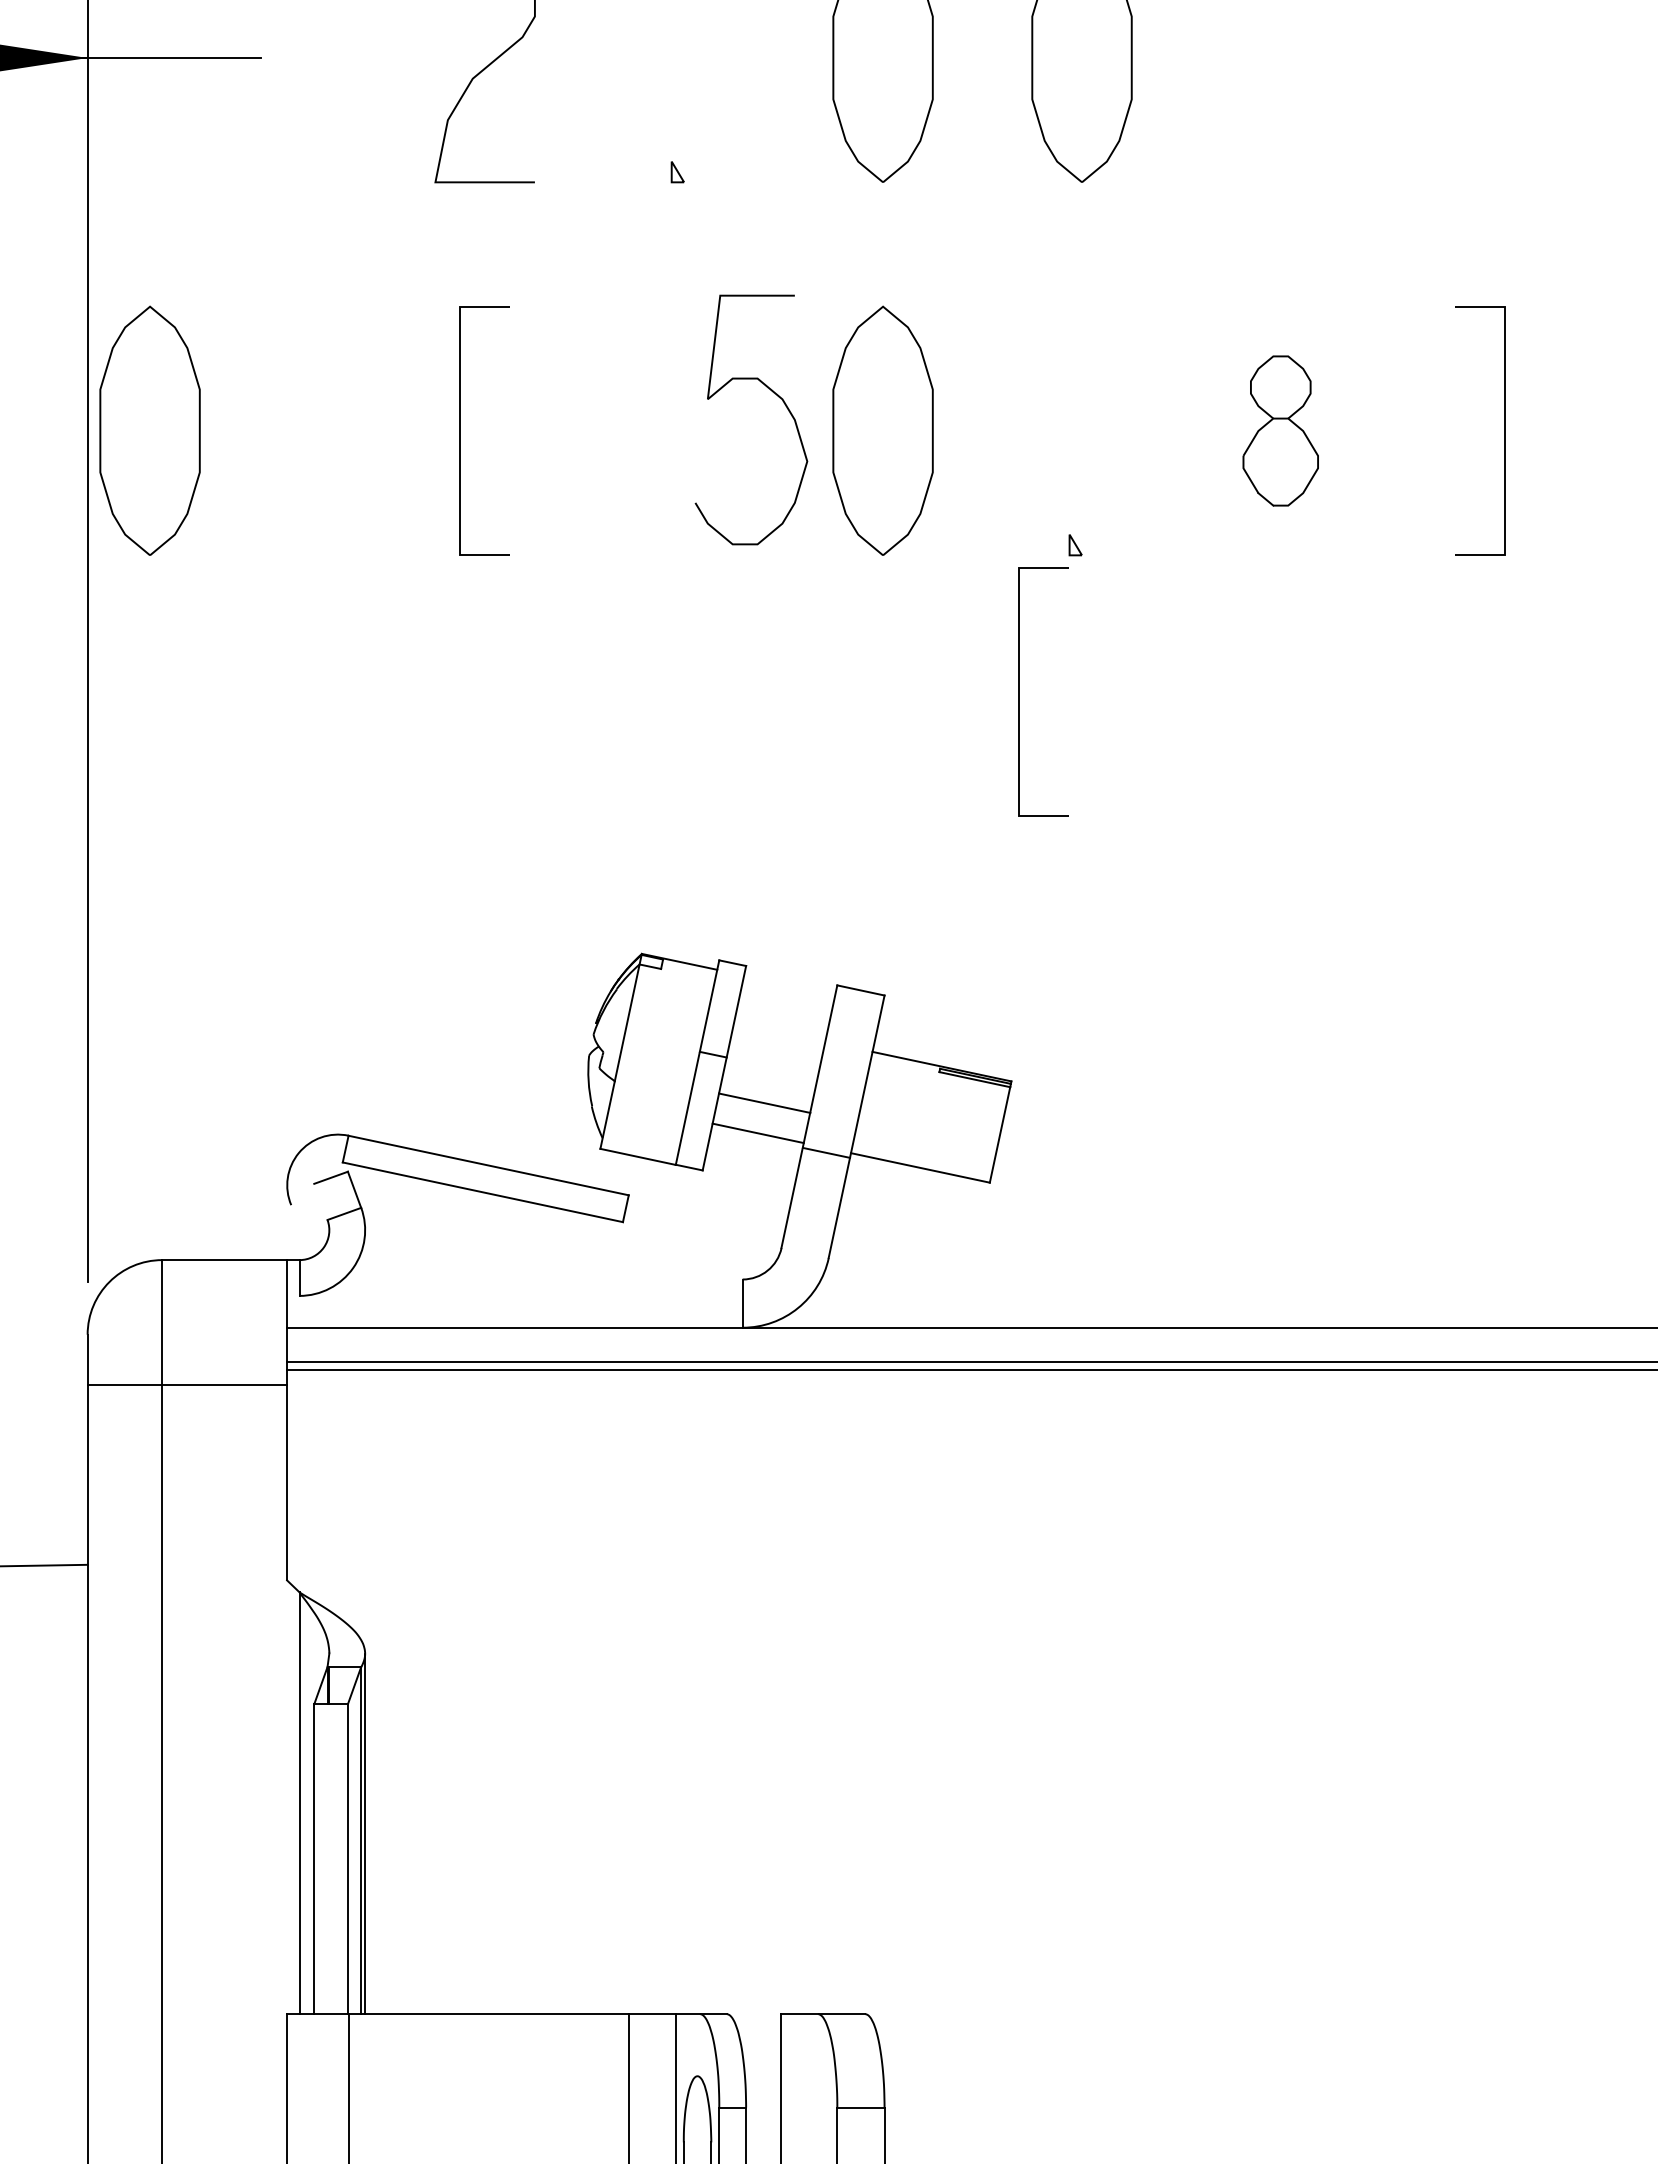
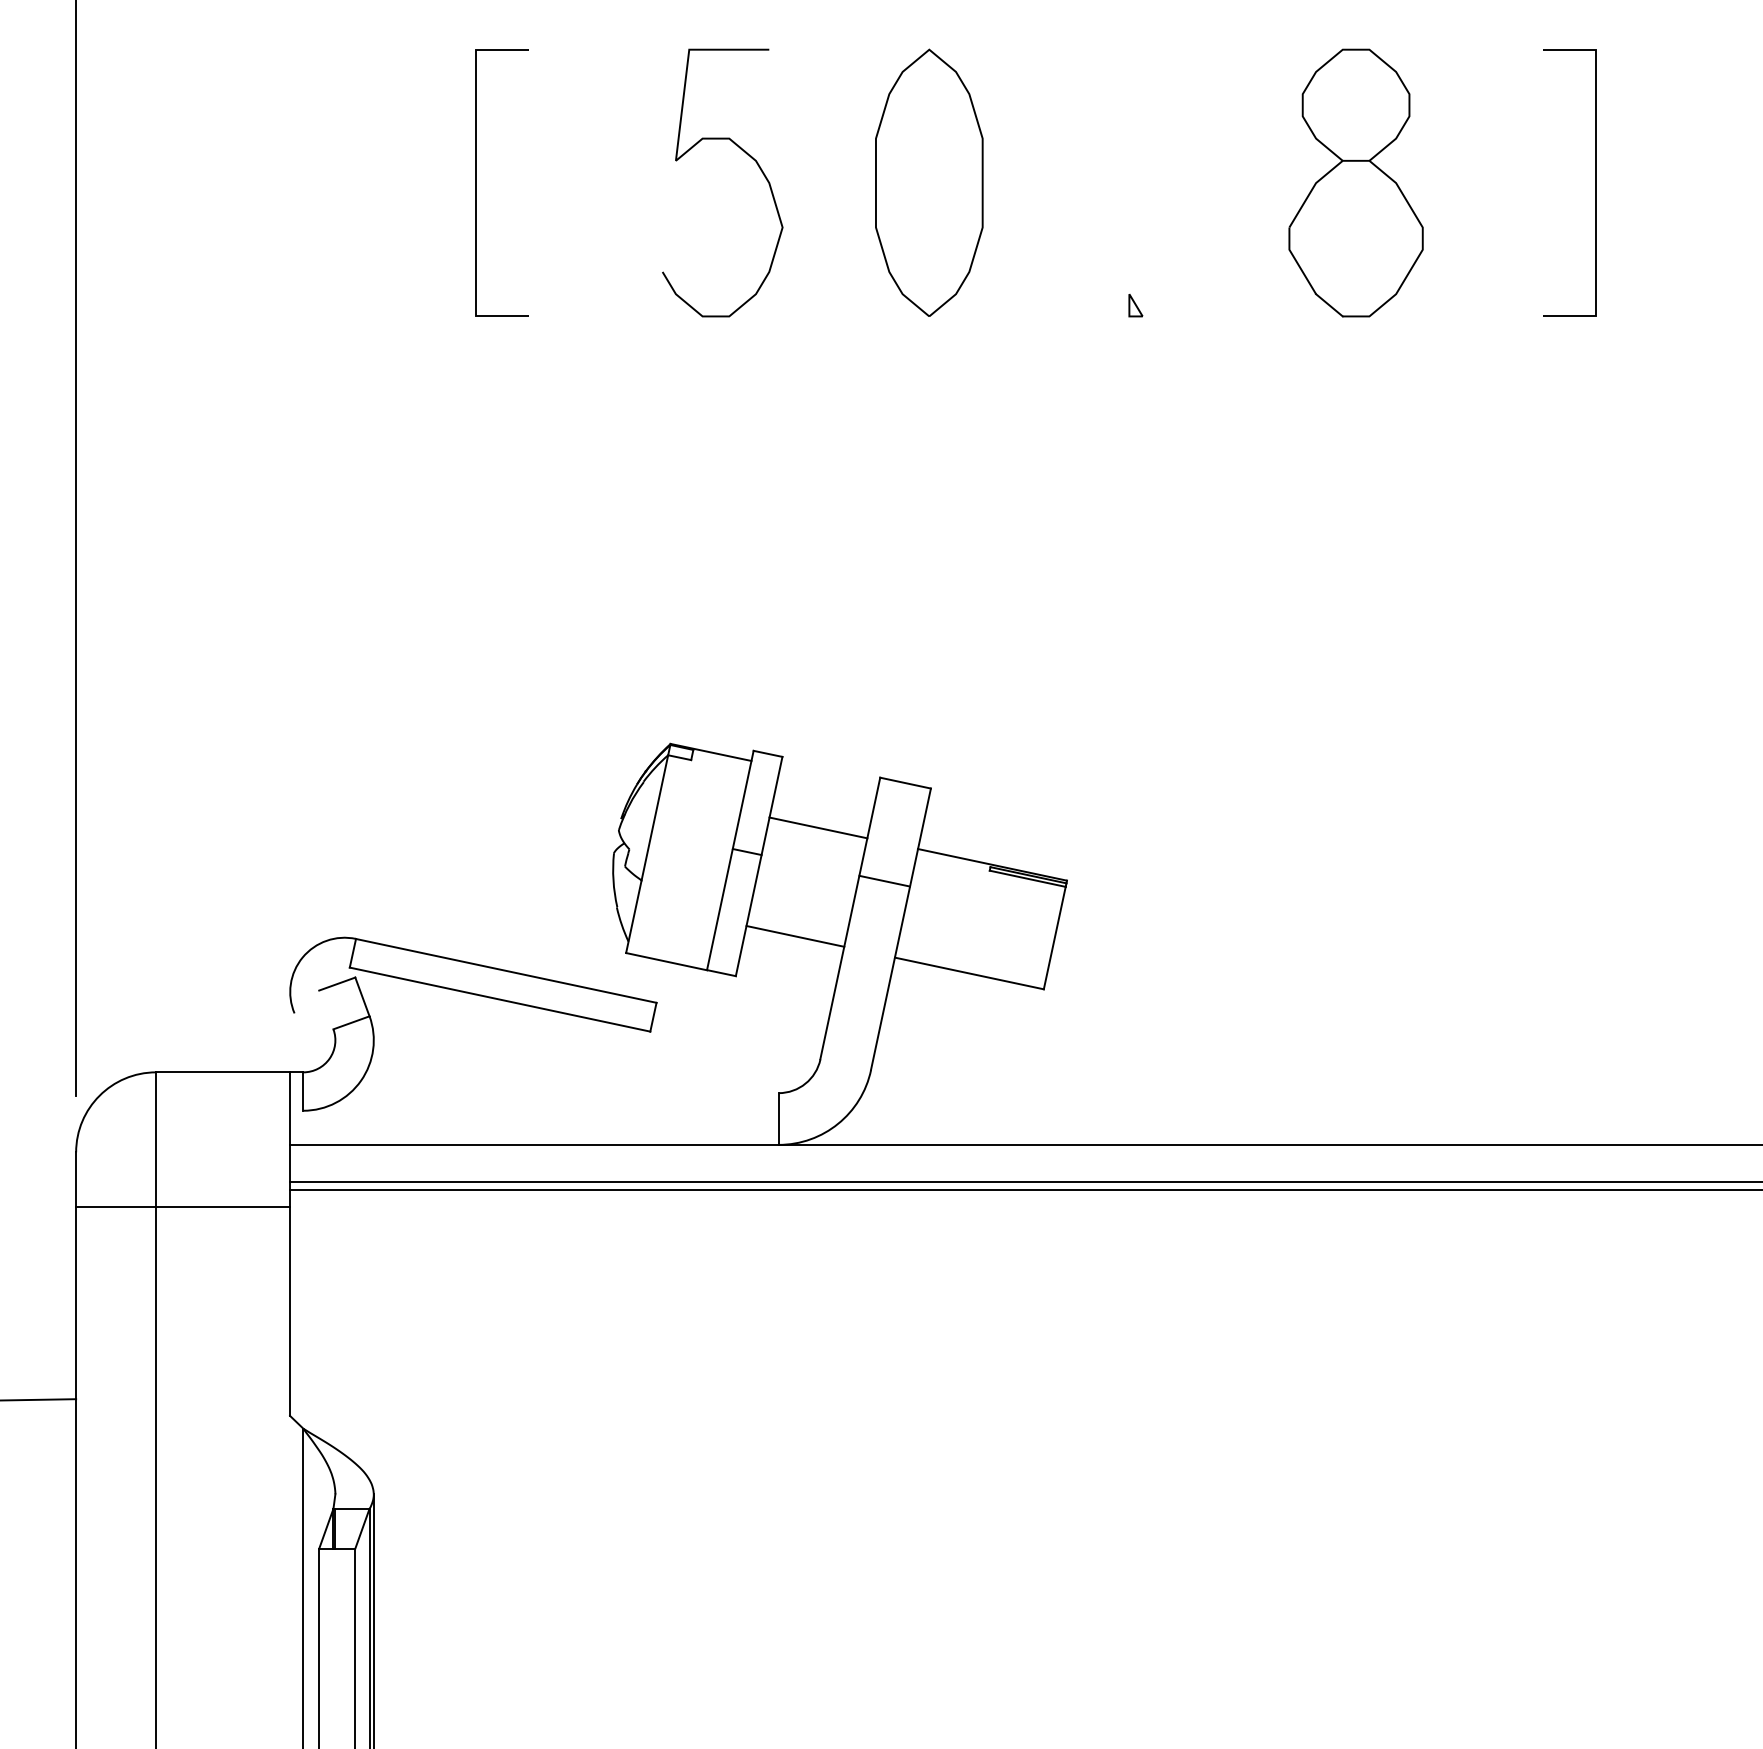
curve: (773, 393) -> (746, 154), moved
part: (149, 430) -> (142, 182), removed
part: (1280, 430) -> (1355, 182), size x1.67
line: (1019, 691) -> (1075, 462), removed
line: (764, 1102) -> (818, 827), moved
line: (826, 1152) -> (884, 880), moved

